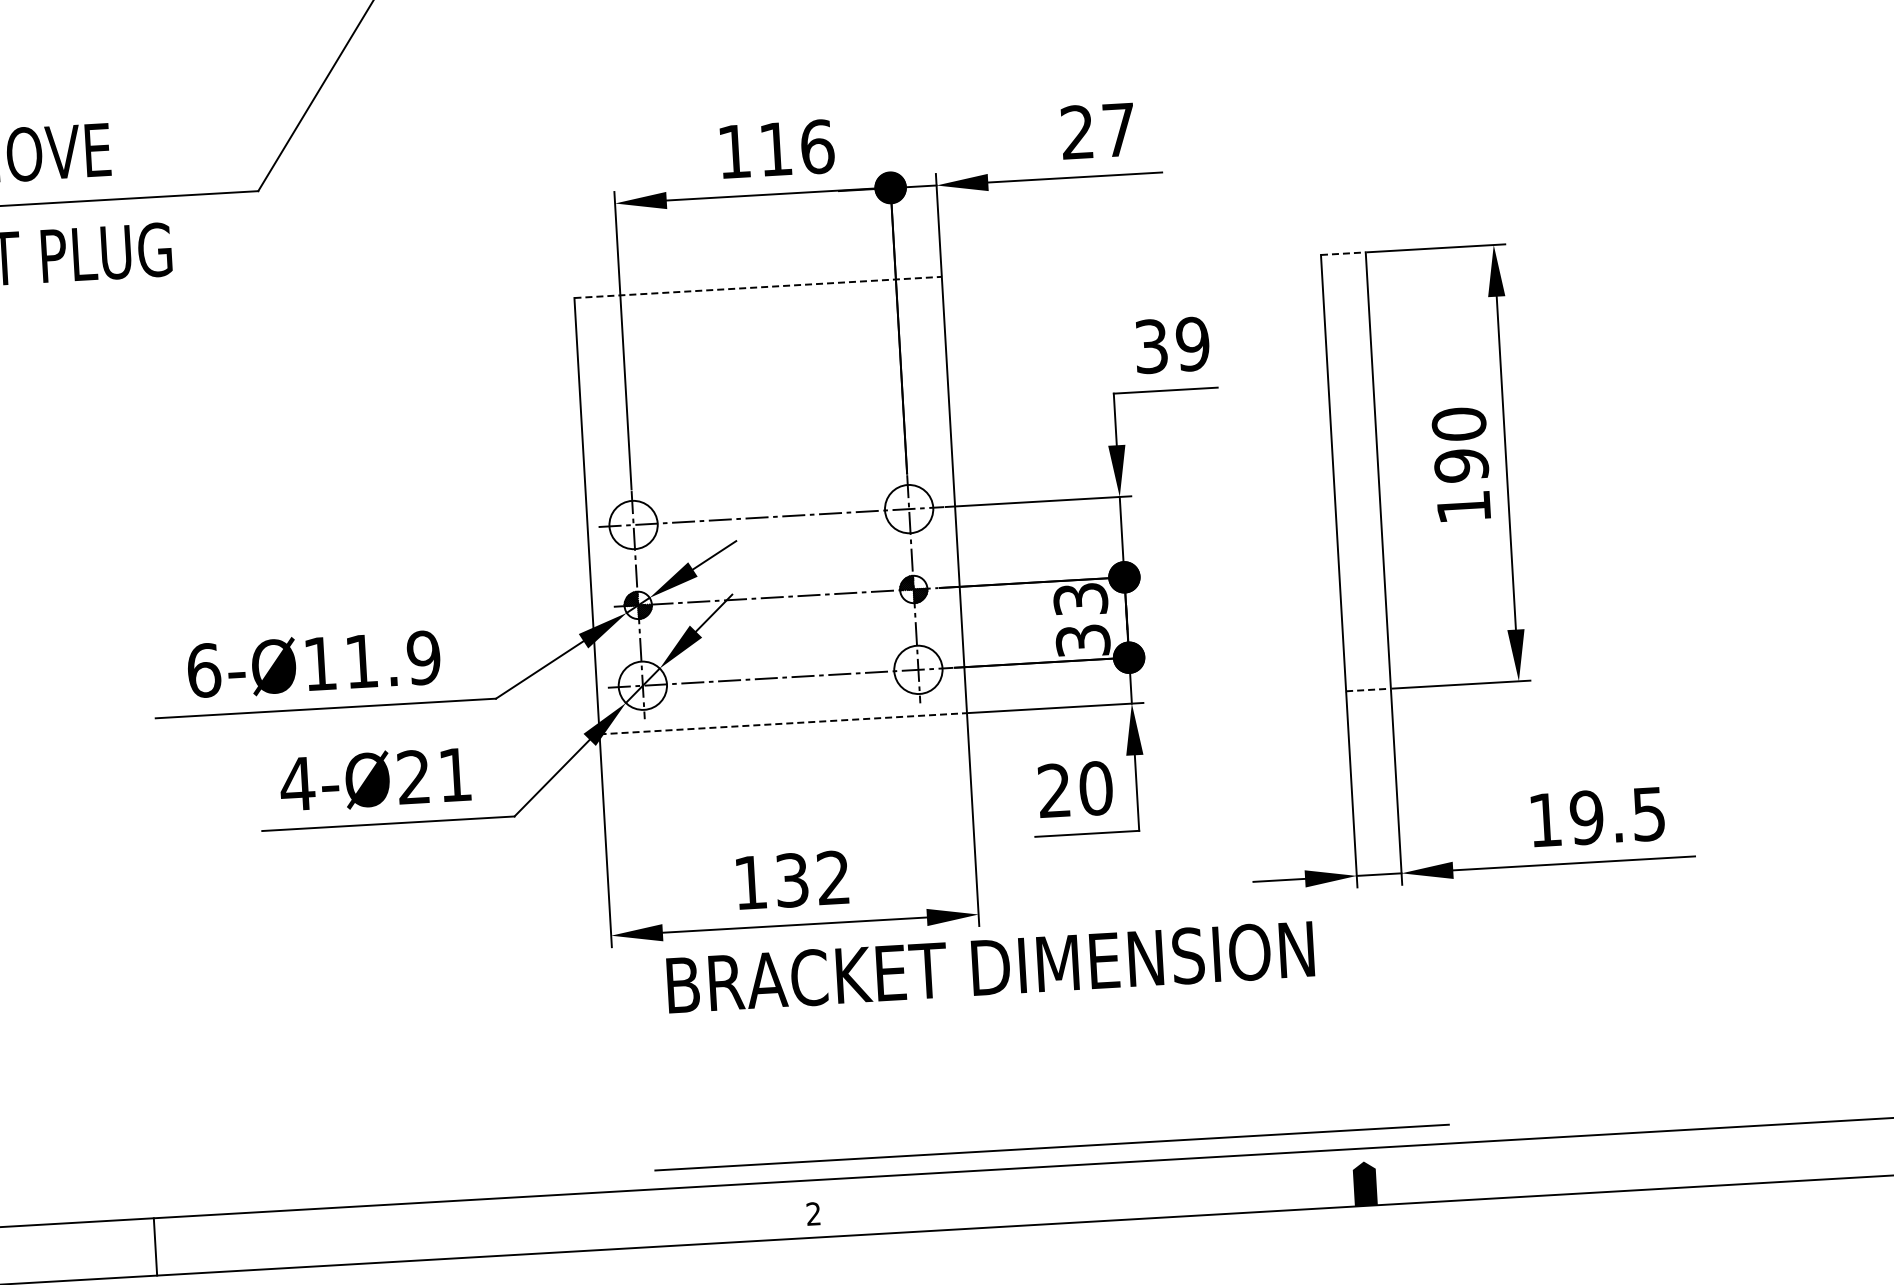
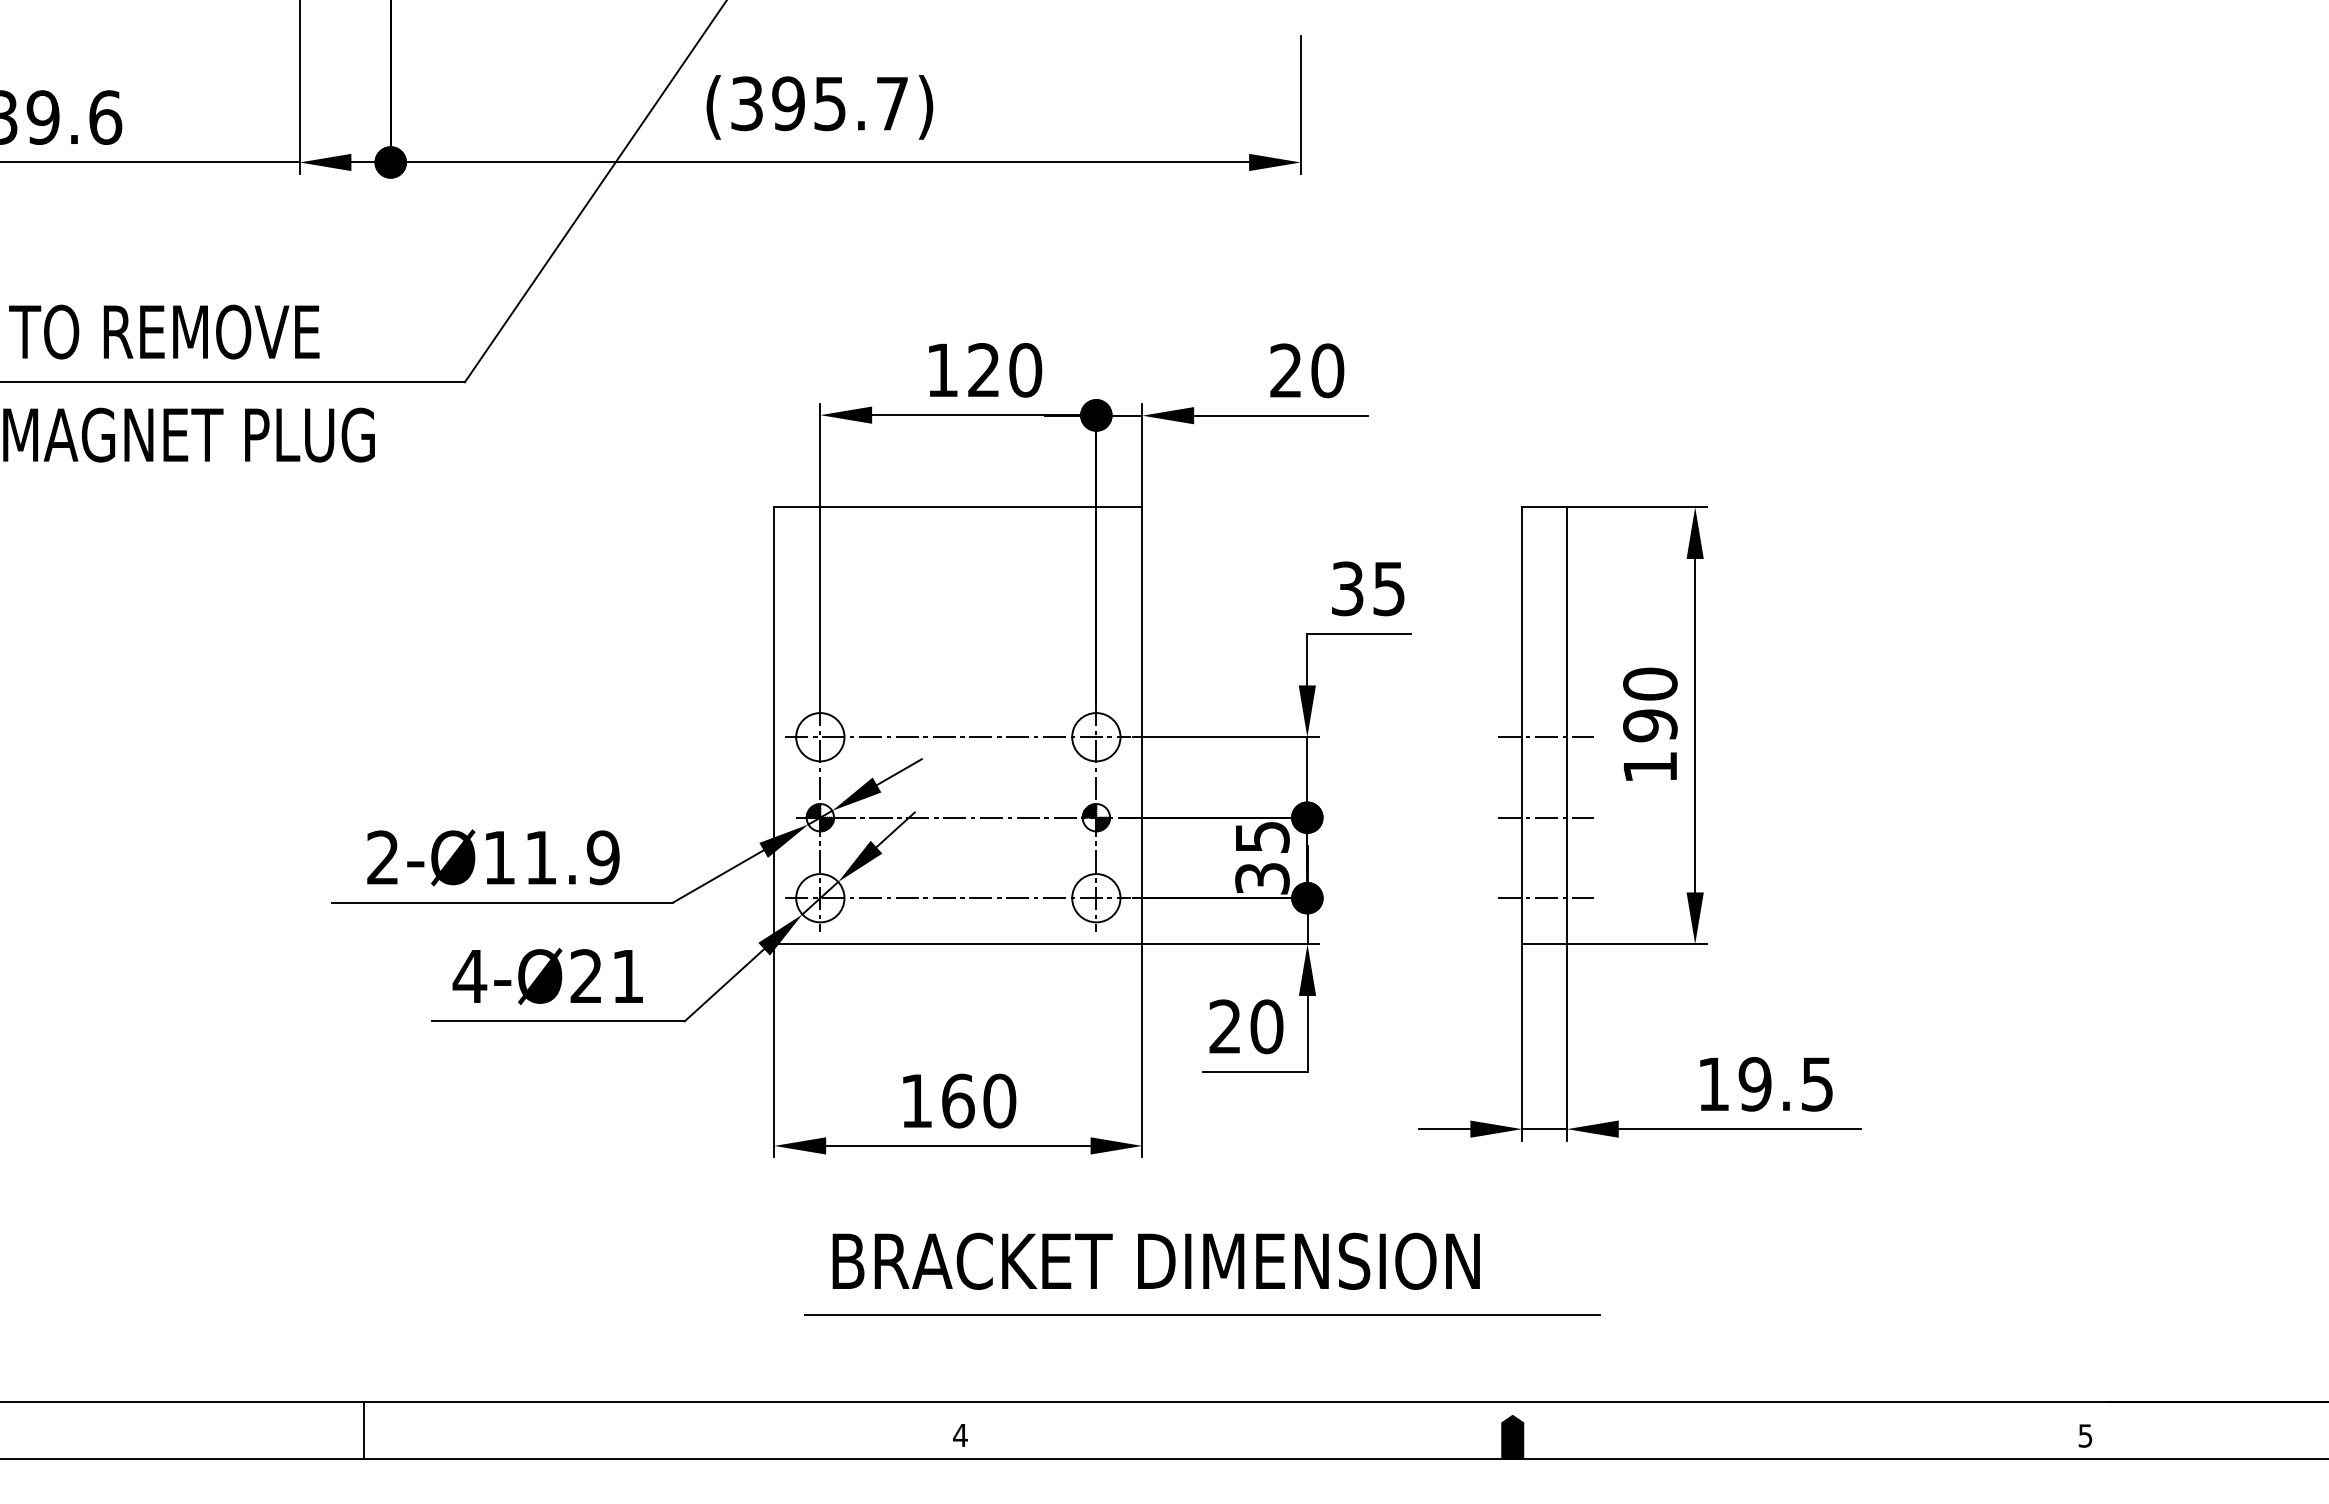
text: (1118, 129) -> (1327, 370), 27 -> 20
text: (797, 148) -> (1005, 370), 116 -> 120
line: (1344, 253) -> (1545, 507), dashed -> solid
line: (758, 287) -> (958, 507), dashed -> solid
text: (1192, 343) -> (1388, 588), 39 -> 35
line: (1357, 483) -> (1545, 737), added
line: (1362, 563) -> (1545, 817), added
text: (1080, 598) -> (1262, 836), 33 -> 35
line: (1366, 644) -> (1545, 898), added
text: (204, 670) -> (383, 857), 6-Ø11.9 -> 2-Ø11.9
line: (1369, 690) -> (1545, 944), dashed -> solid
line: (783, 724) -> (958, 944), dashed -> solid
text: (813, 878) -> (979, 1100), 132 -> 160
text: (989, 966) -> (1155, 1260), moved
line: (1052, 1147) -> (1202, 1314), moved
text: (813, 1213) -> (960, 1434), 2 -> 4
line: (155, 1247) -> (364, 1430), moved

